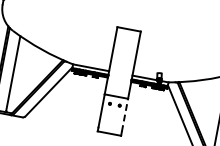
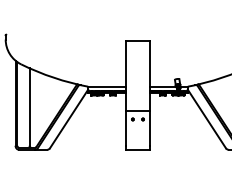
line: (125, 114) -> (150, 127), dashed -> solid

